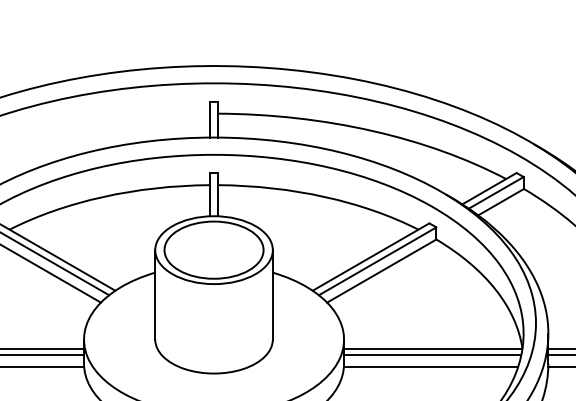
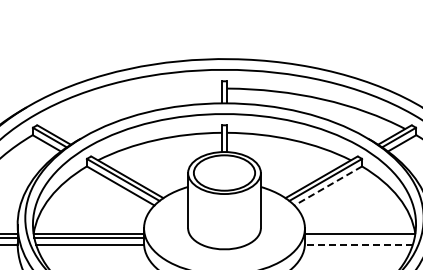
line: (380, 271) -> (327, 186), solid -> dashed
line: (432, 354) -> (359, 237), removed
line: (430, 367) -> (358, 245), solid -> dashed

